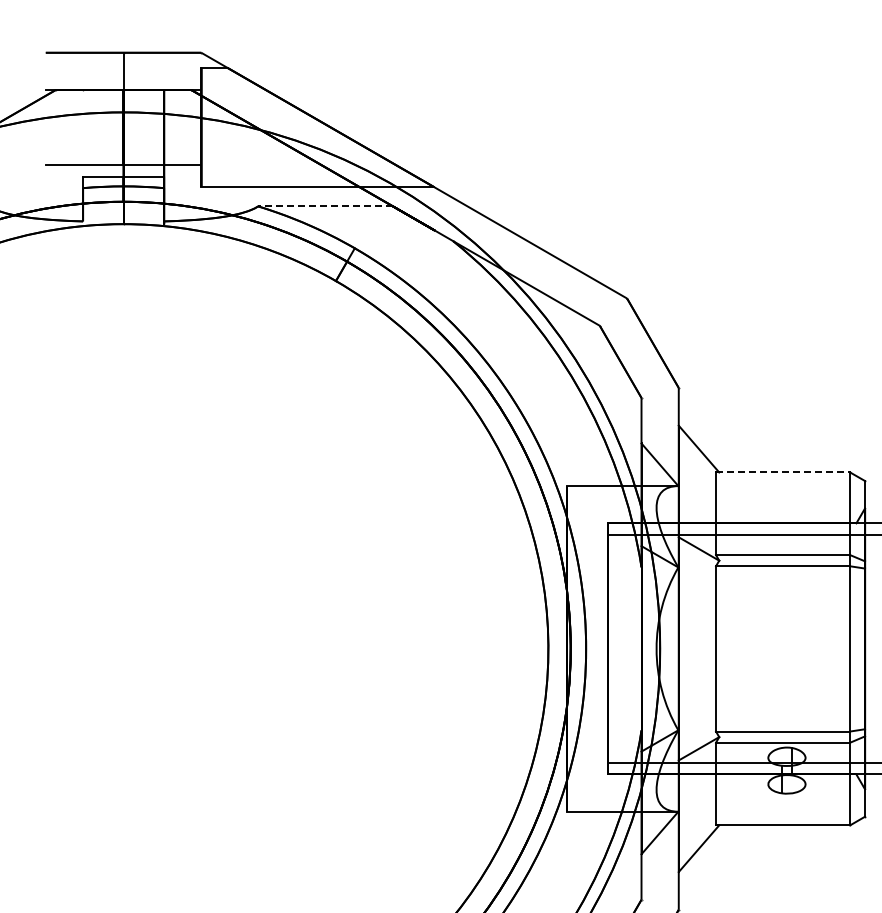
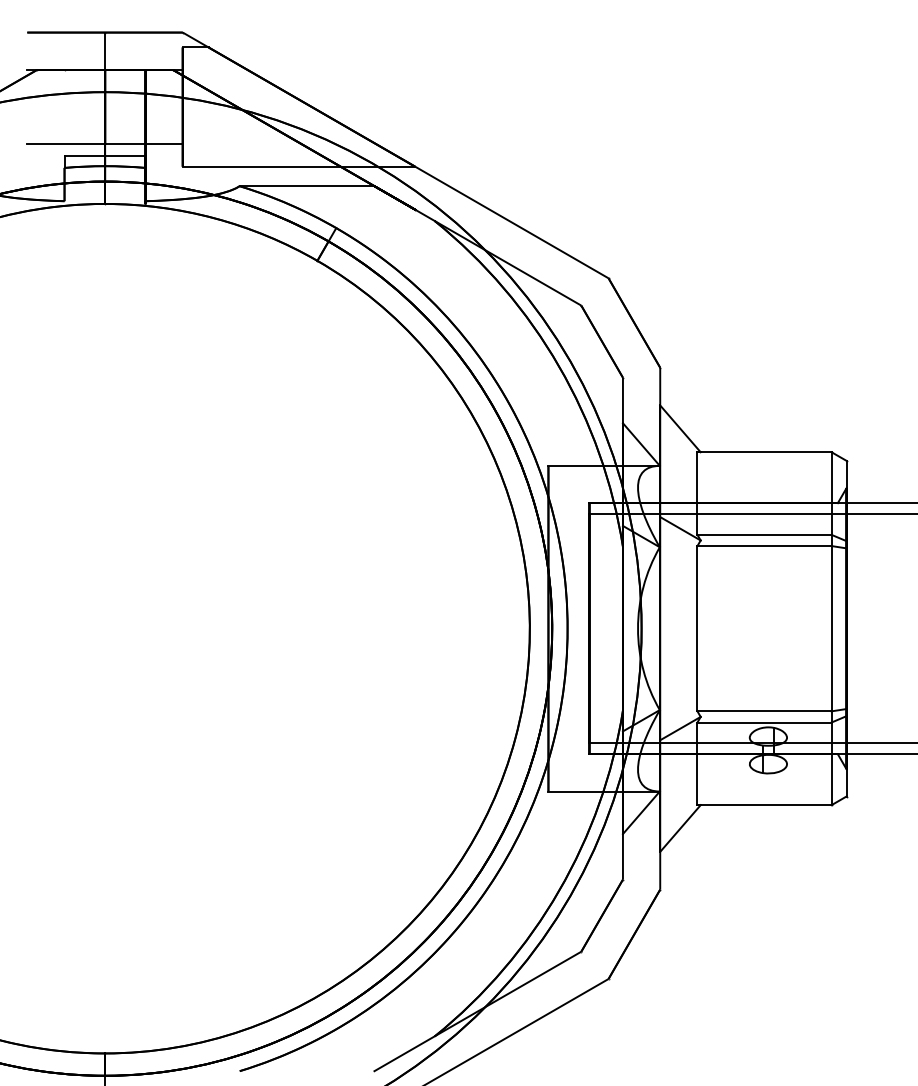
line: (325, 206) -> (306, 186), dashed -> solid
line: (784, 472) -> (765, 452), dashed -> solid

